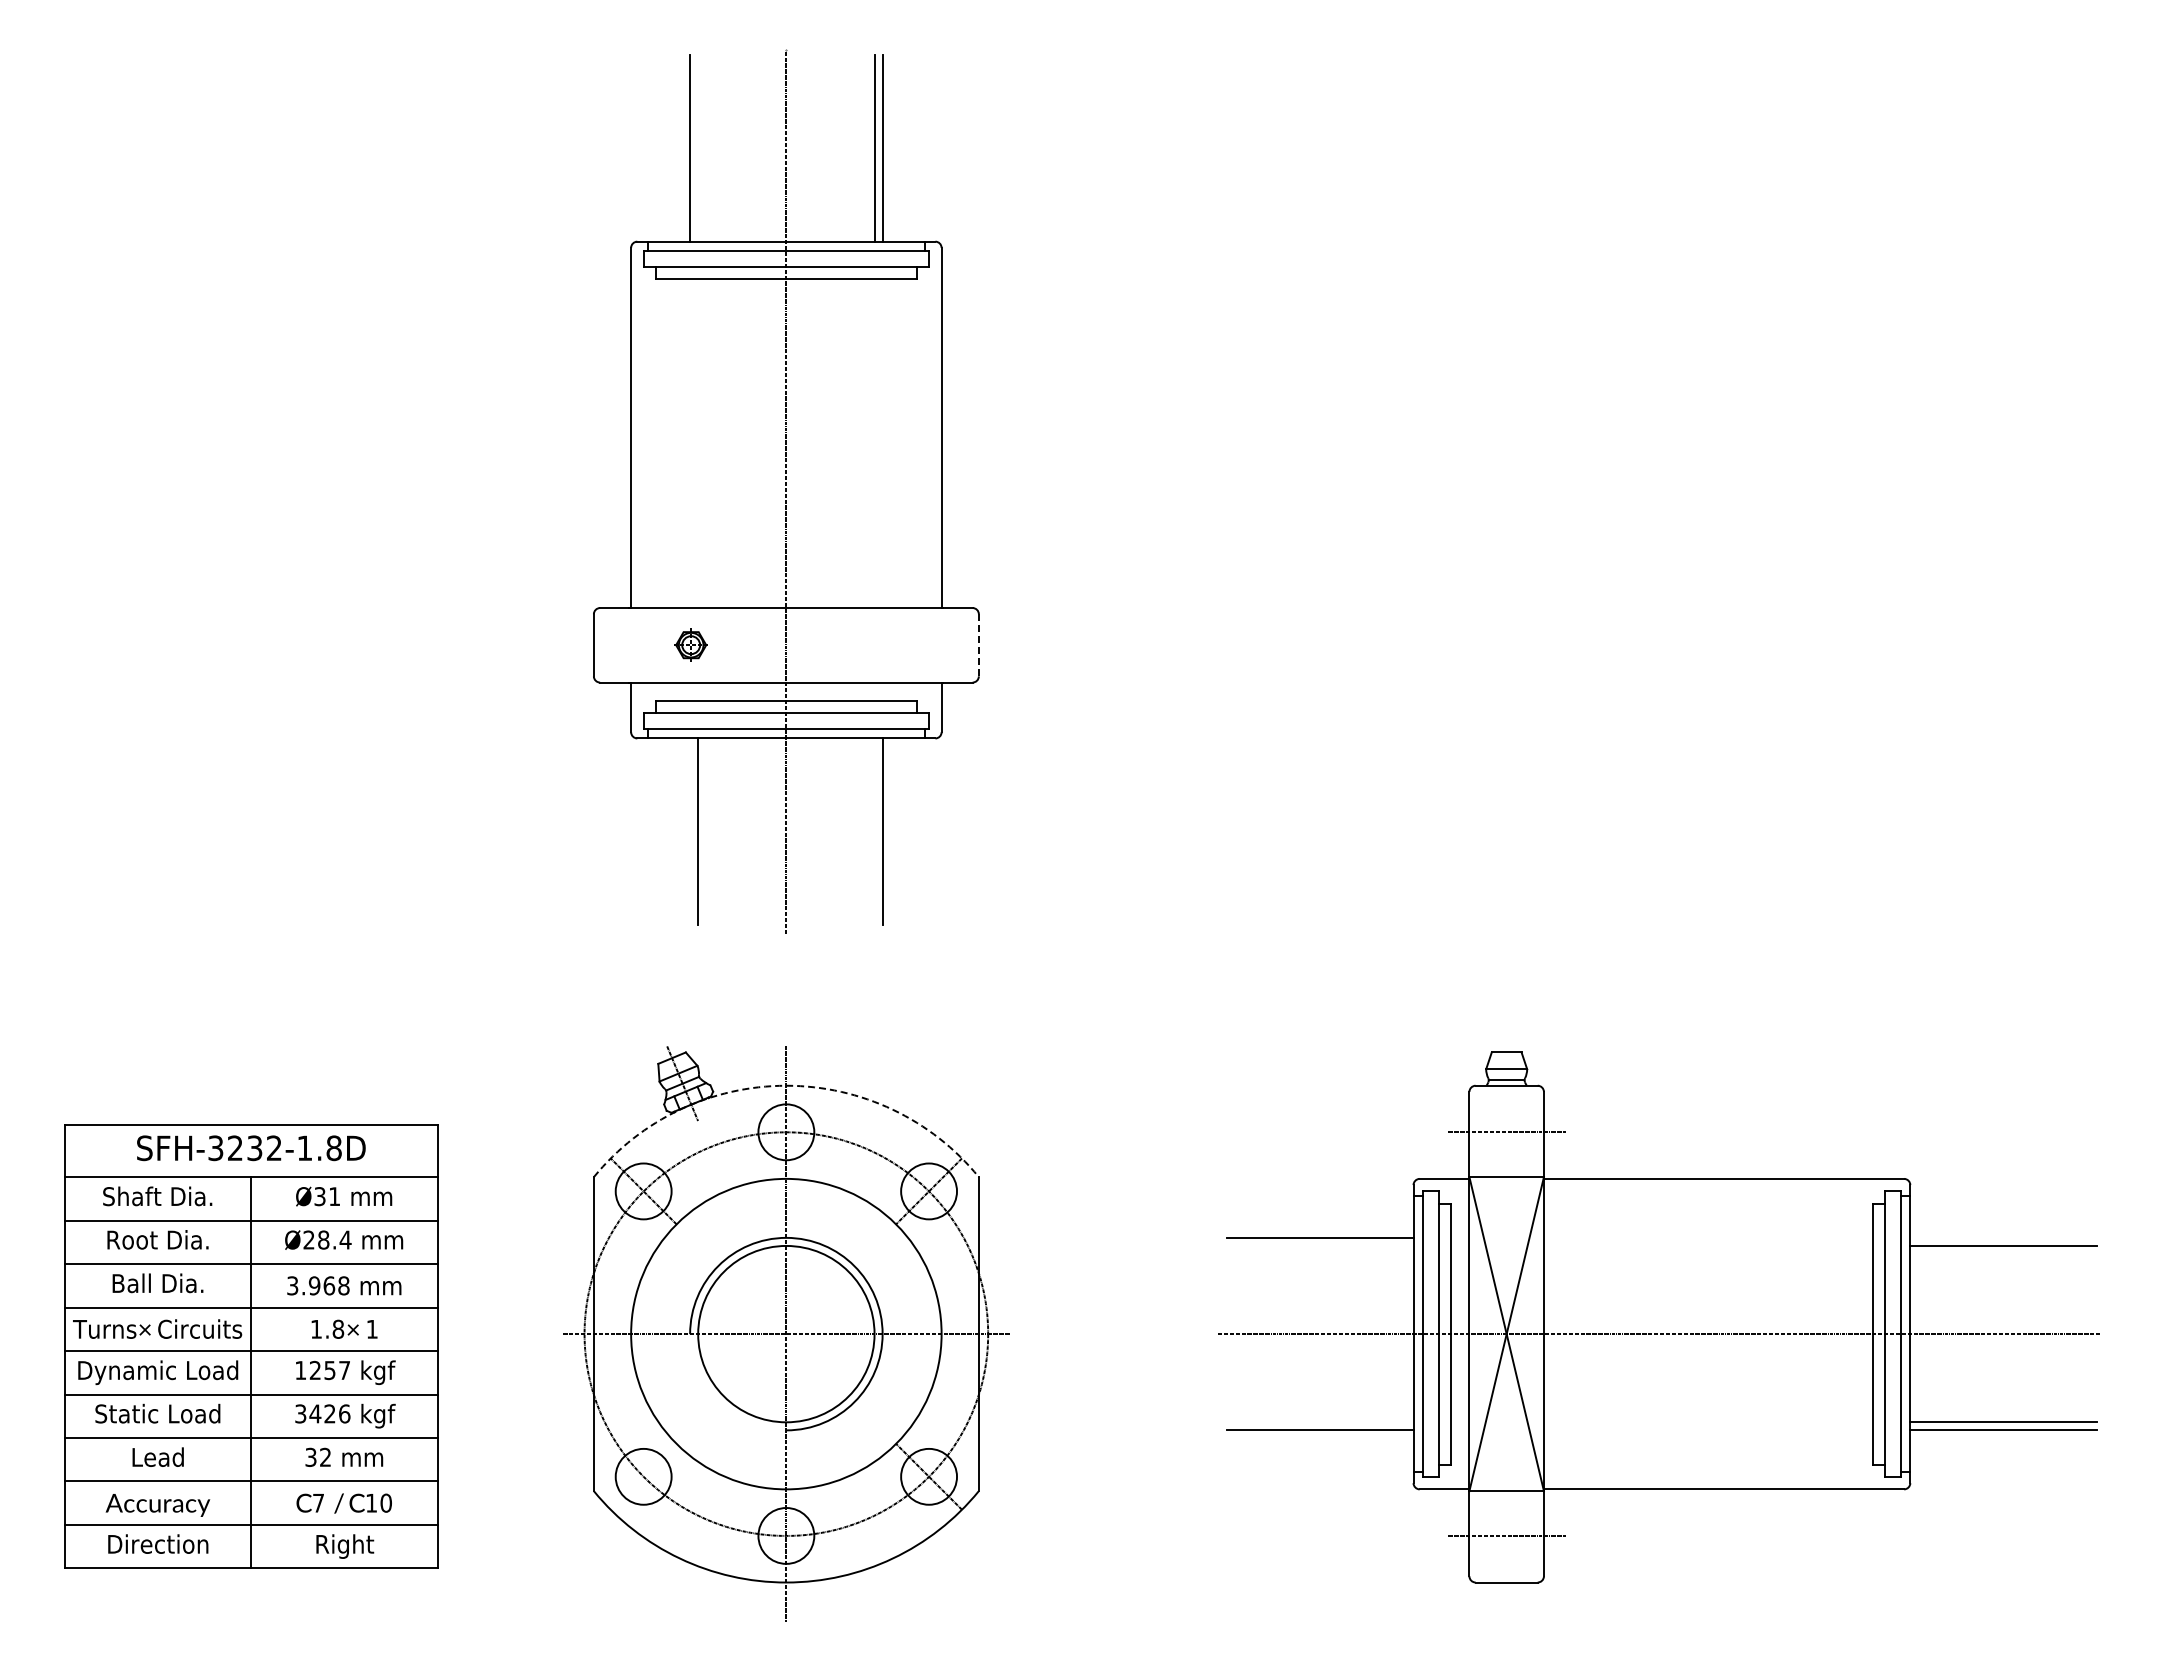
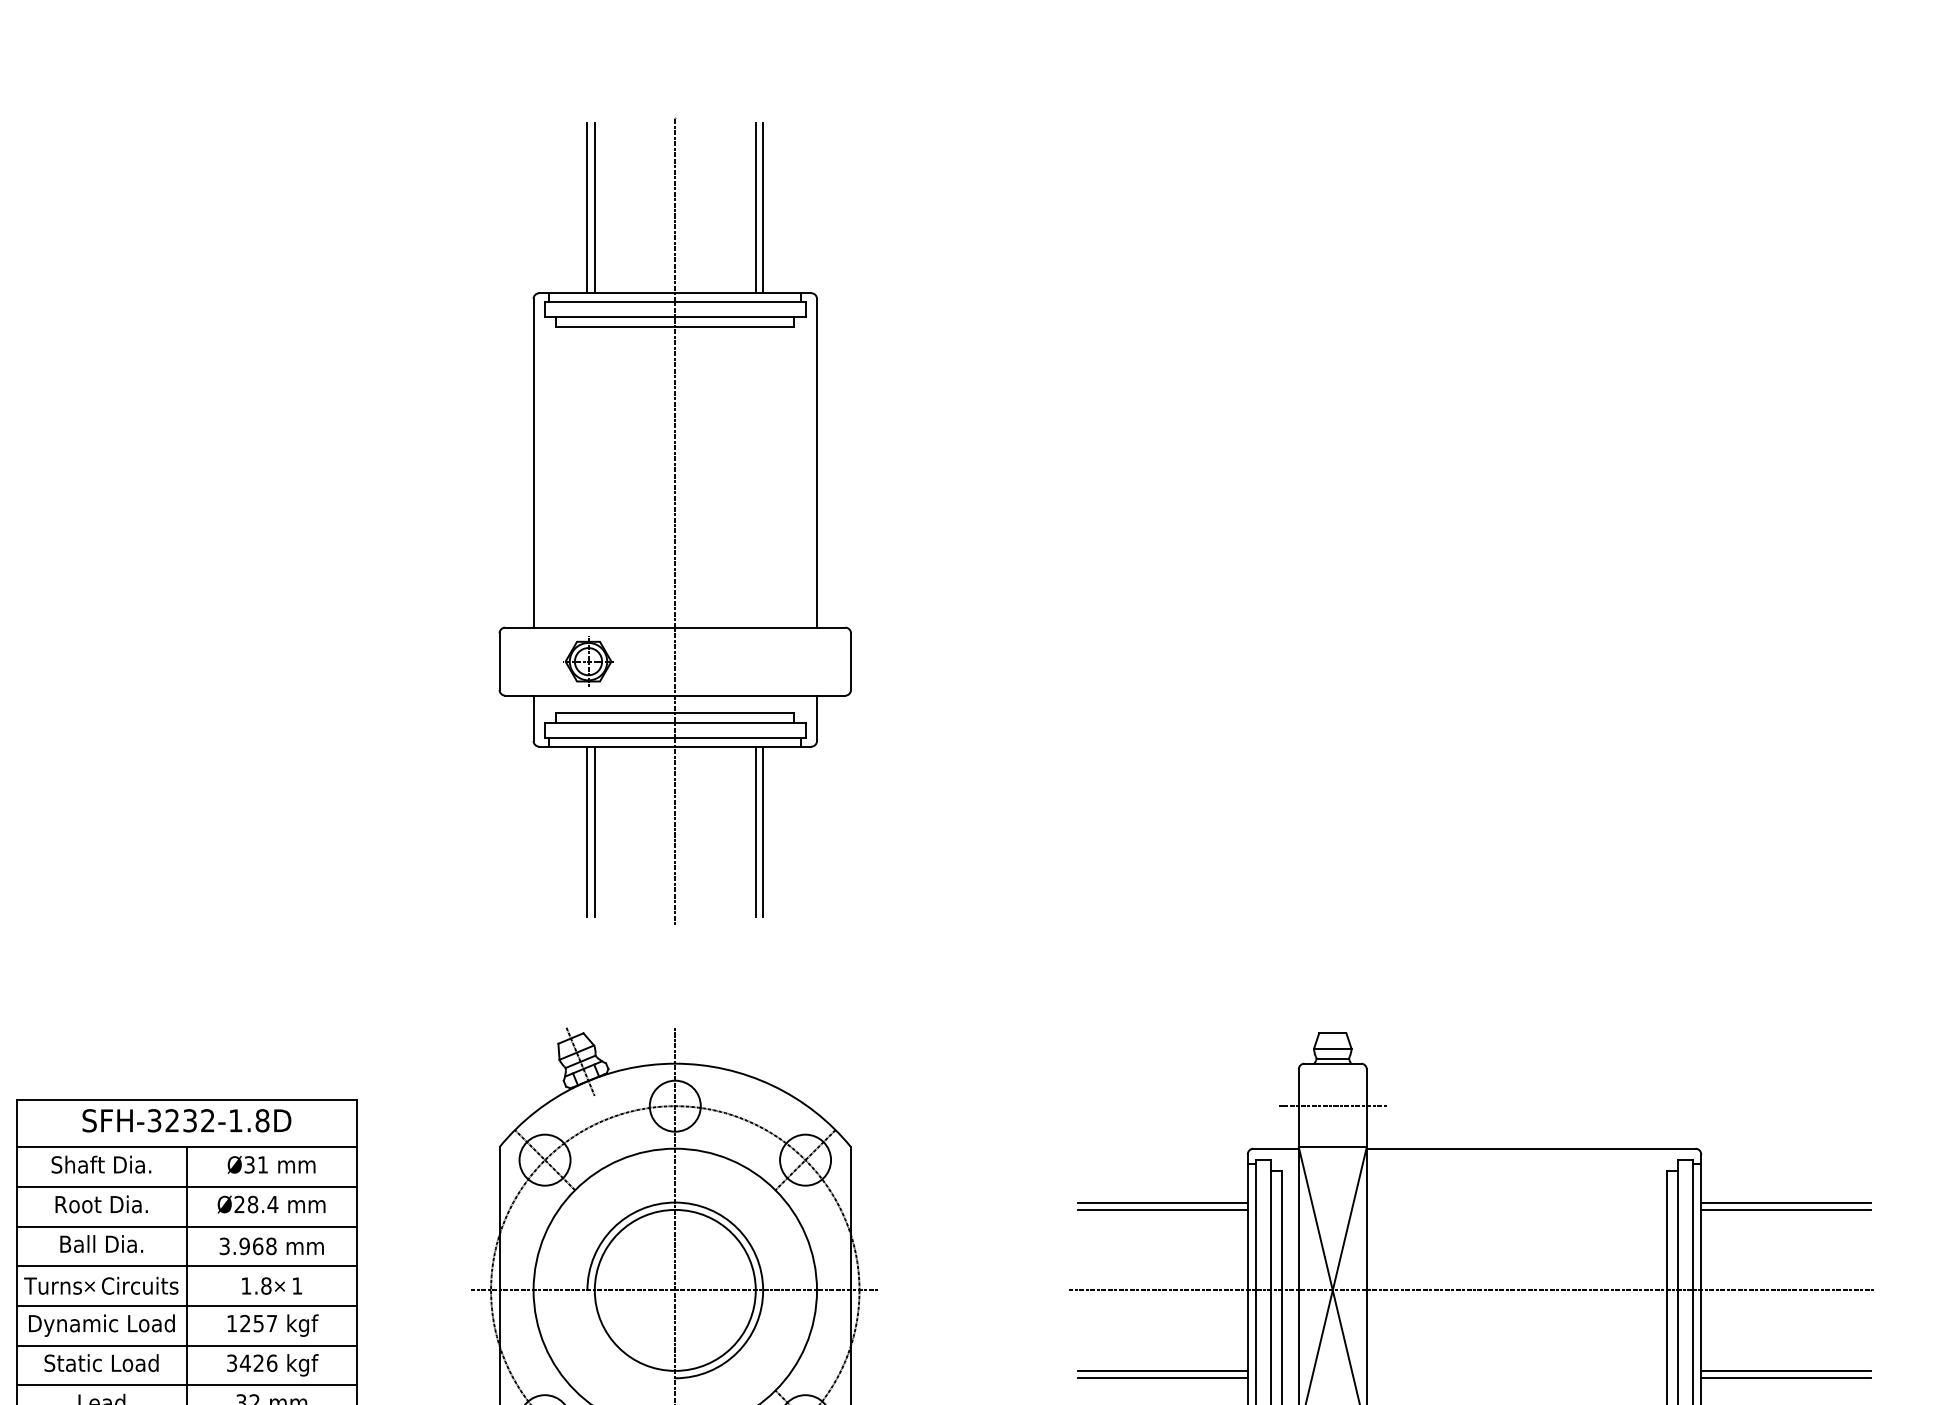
line: (698, 148) -> (595, 208), added
part: (690, 644) -> (587, 660), size x1.67
line: (978, 644) -> (850, 660), dashed -> solid
line: (690, 831) -> (587, 831), added
line: (874, 831) -> (755, 831), added
arc: (786, 1085) -> (675, 1063), dashed -> solid
line: (2003, 1237) -> (1786, 1202), added
line: (1320, 1245) -> (1162, 1209), added
line: (1320, 1422) -> (1162, 1371), added

